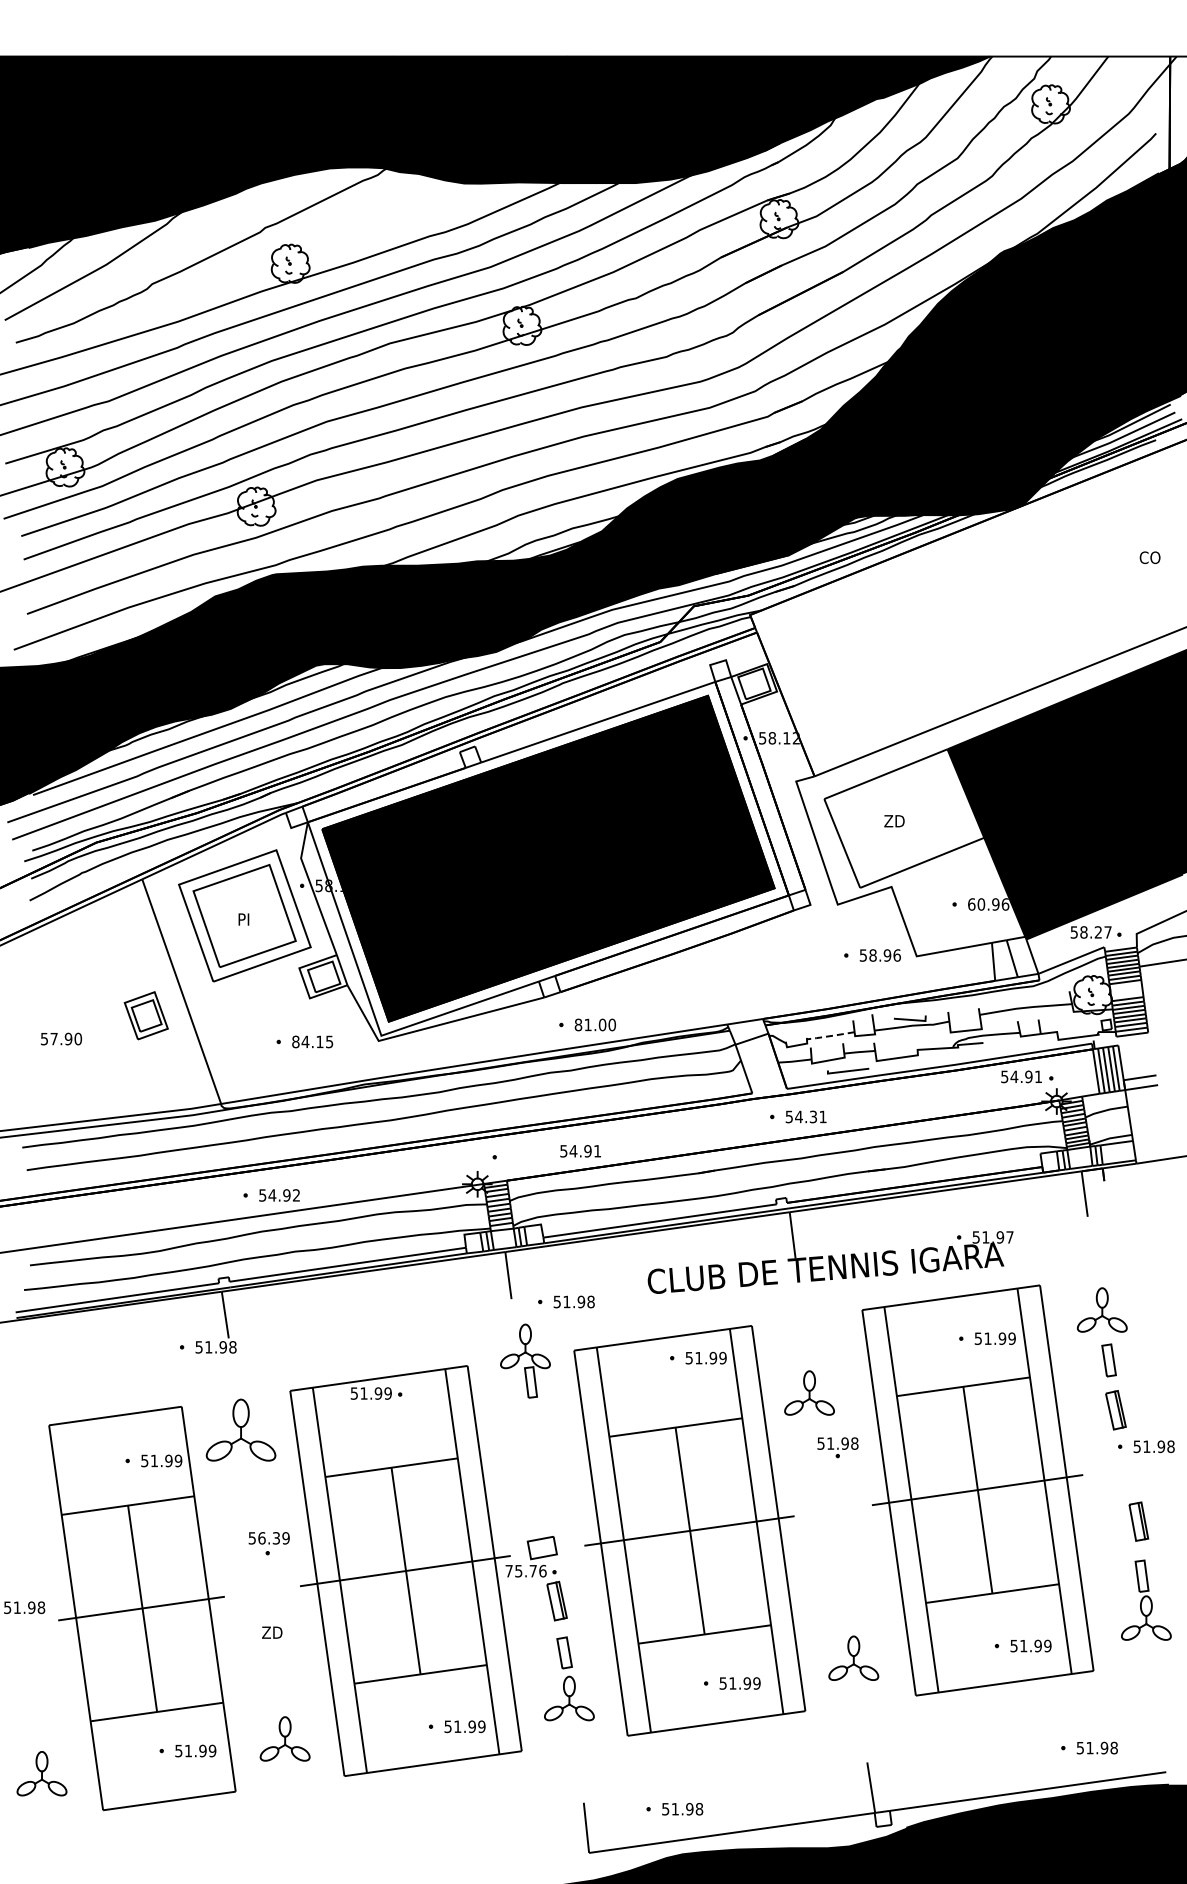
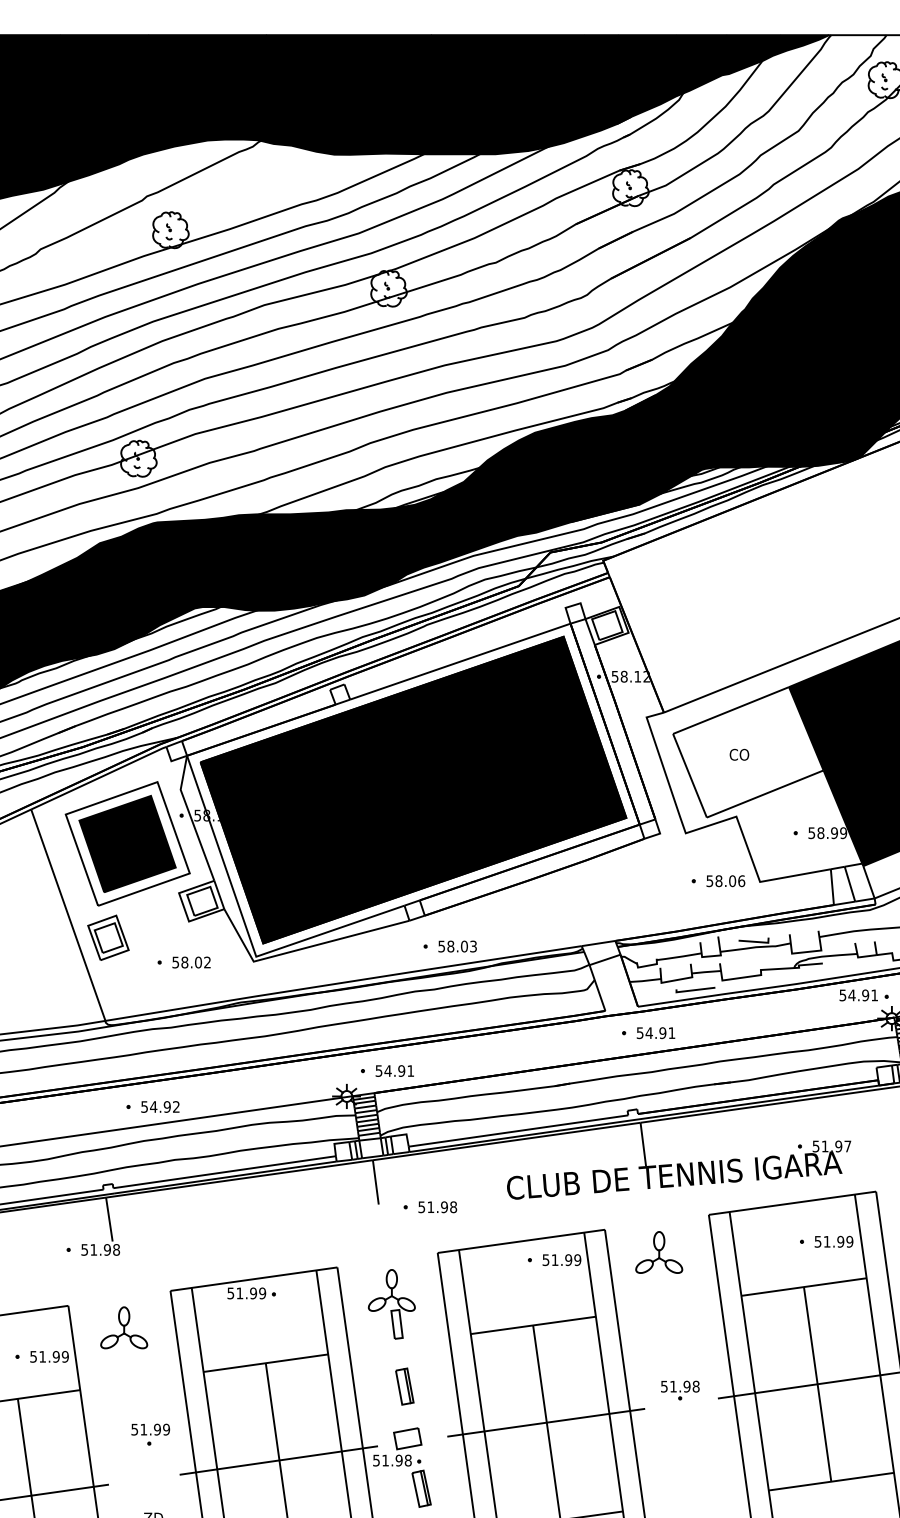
text: (894, 821) -> (739, 755), ZD -> CO
text: (988, 904) -> (827, 833), 60.96 -> 58.99
fill: (244, 915) -> (127, 843), added
text: (887, 955) -> (732, 881), 58.96 -> 58.06
part: (145, 1015) -> (107, 937), moved
text: (594, 1024) -> (456, 946), 81.00 -> 58.03
line: (830, 1036) -> (678, 957), dashed -> solid
text: (312, 1041) -> (191, 962), 84.15 -> 58.02
text: (813, 1116) -> (662, 1032), 54.31 -> 54.91
text: (580, 1151) -> (394, 1071), moved
part: (525, 1360) -> (391, 1303), moved
part: (809, 1392) -> (659, 1251), moved
part: (240, 1429) -> (123, 1327), size x0.71
part: (837, 1447) -> (679, 1390), moved
part: (539, 1492) -> (405, 1386), added
text: (269, 1538) -> (150, 1429), 56.39 -> 51.99
text: (525, 1570) -> (391, 1459), 75.76 -> 51.98

